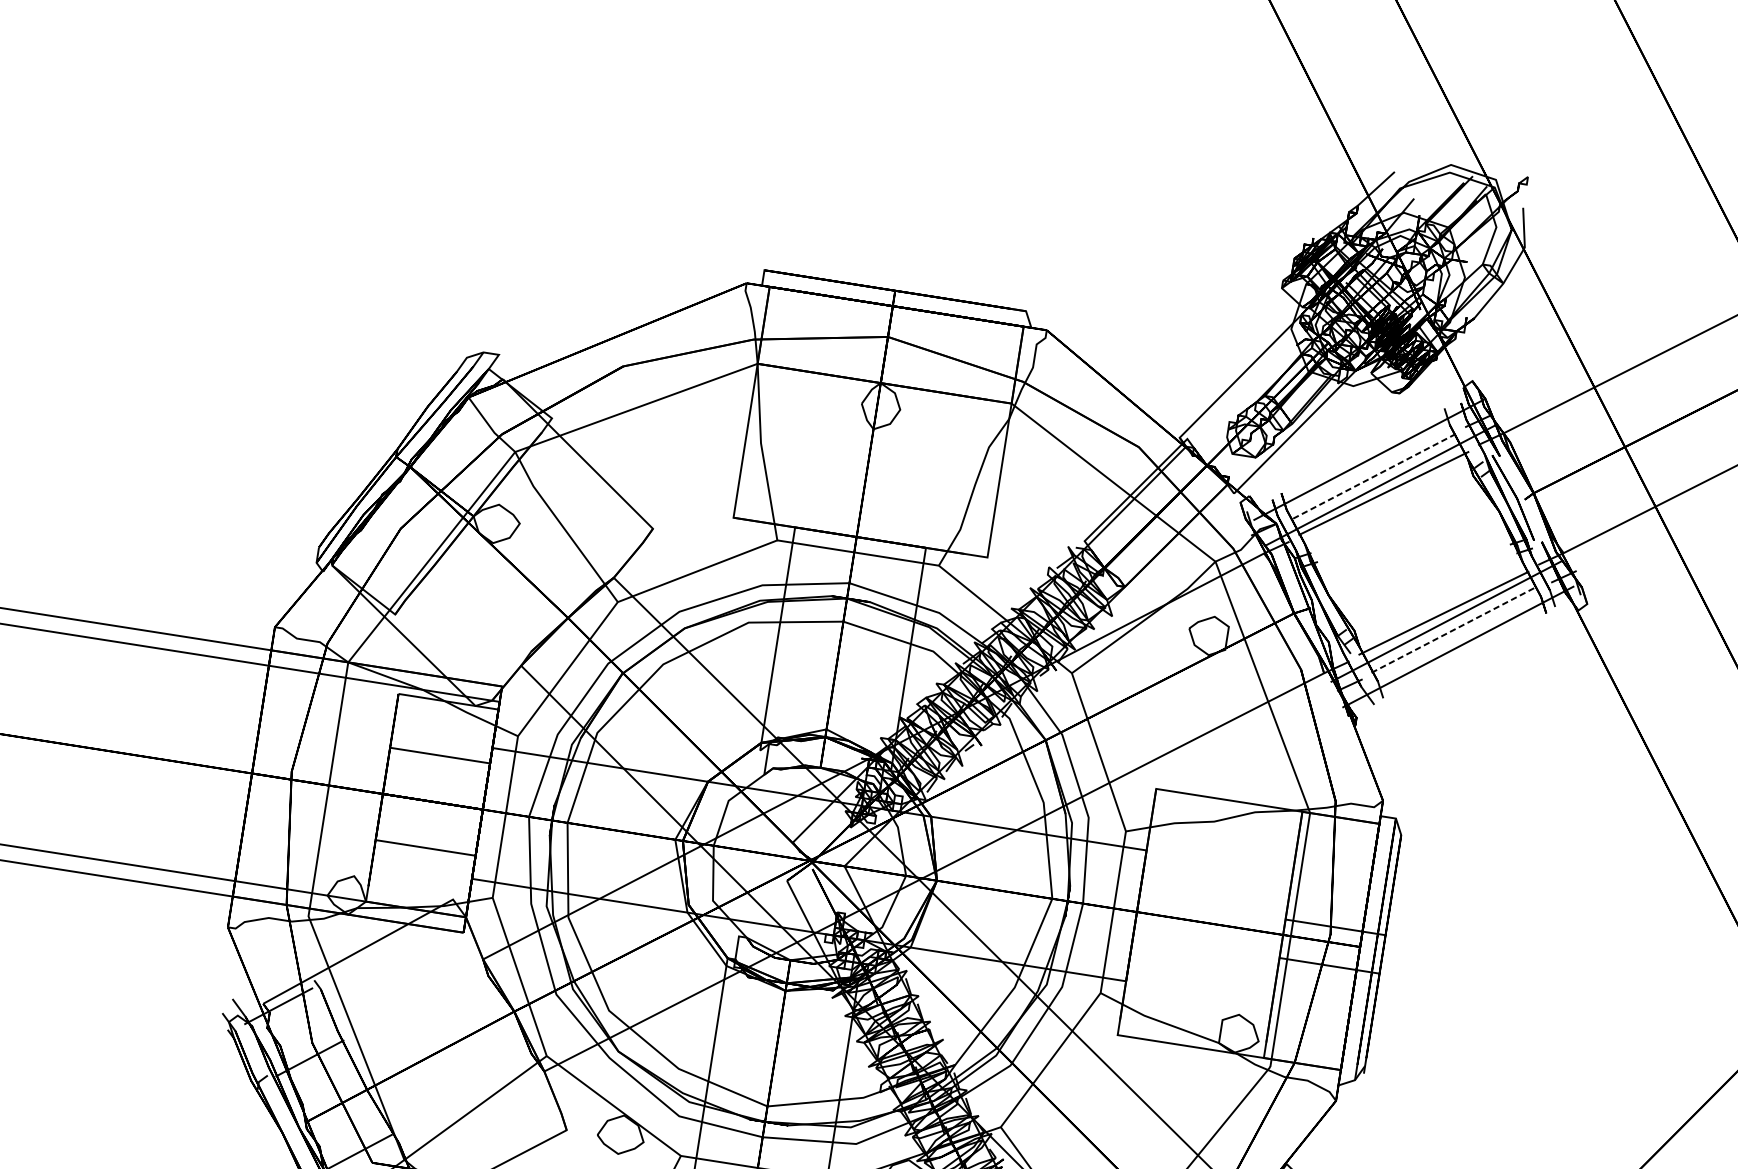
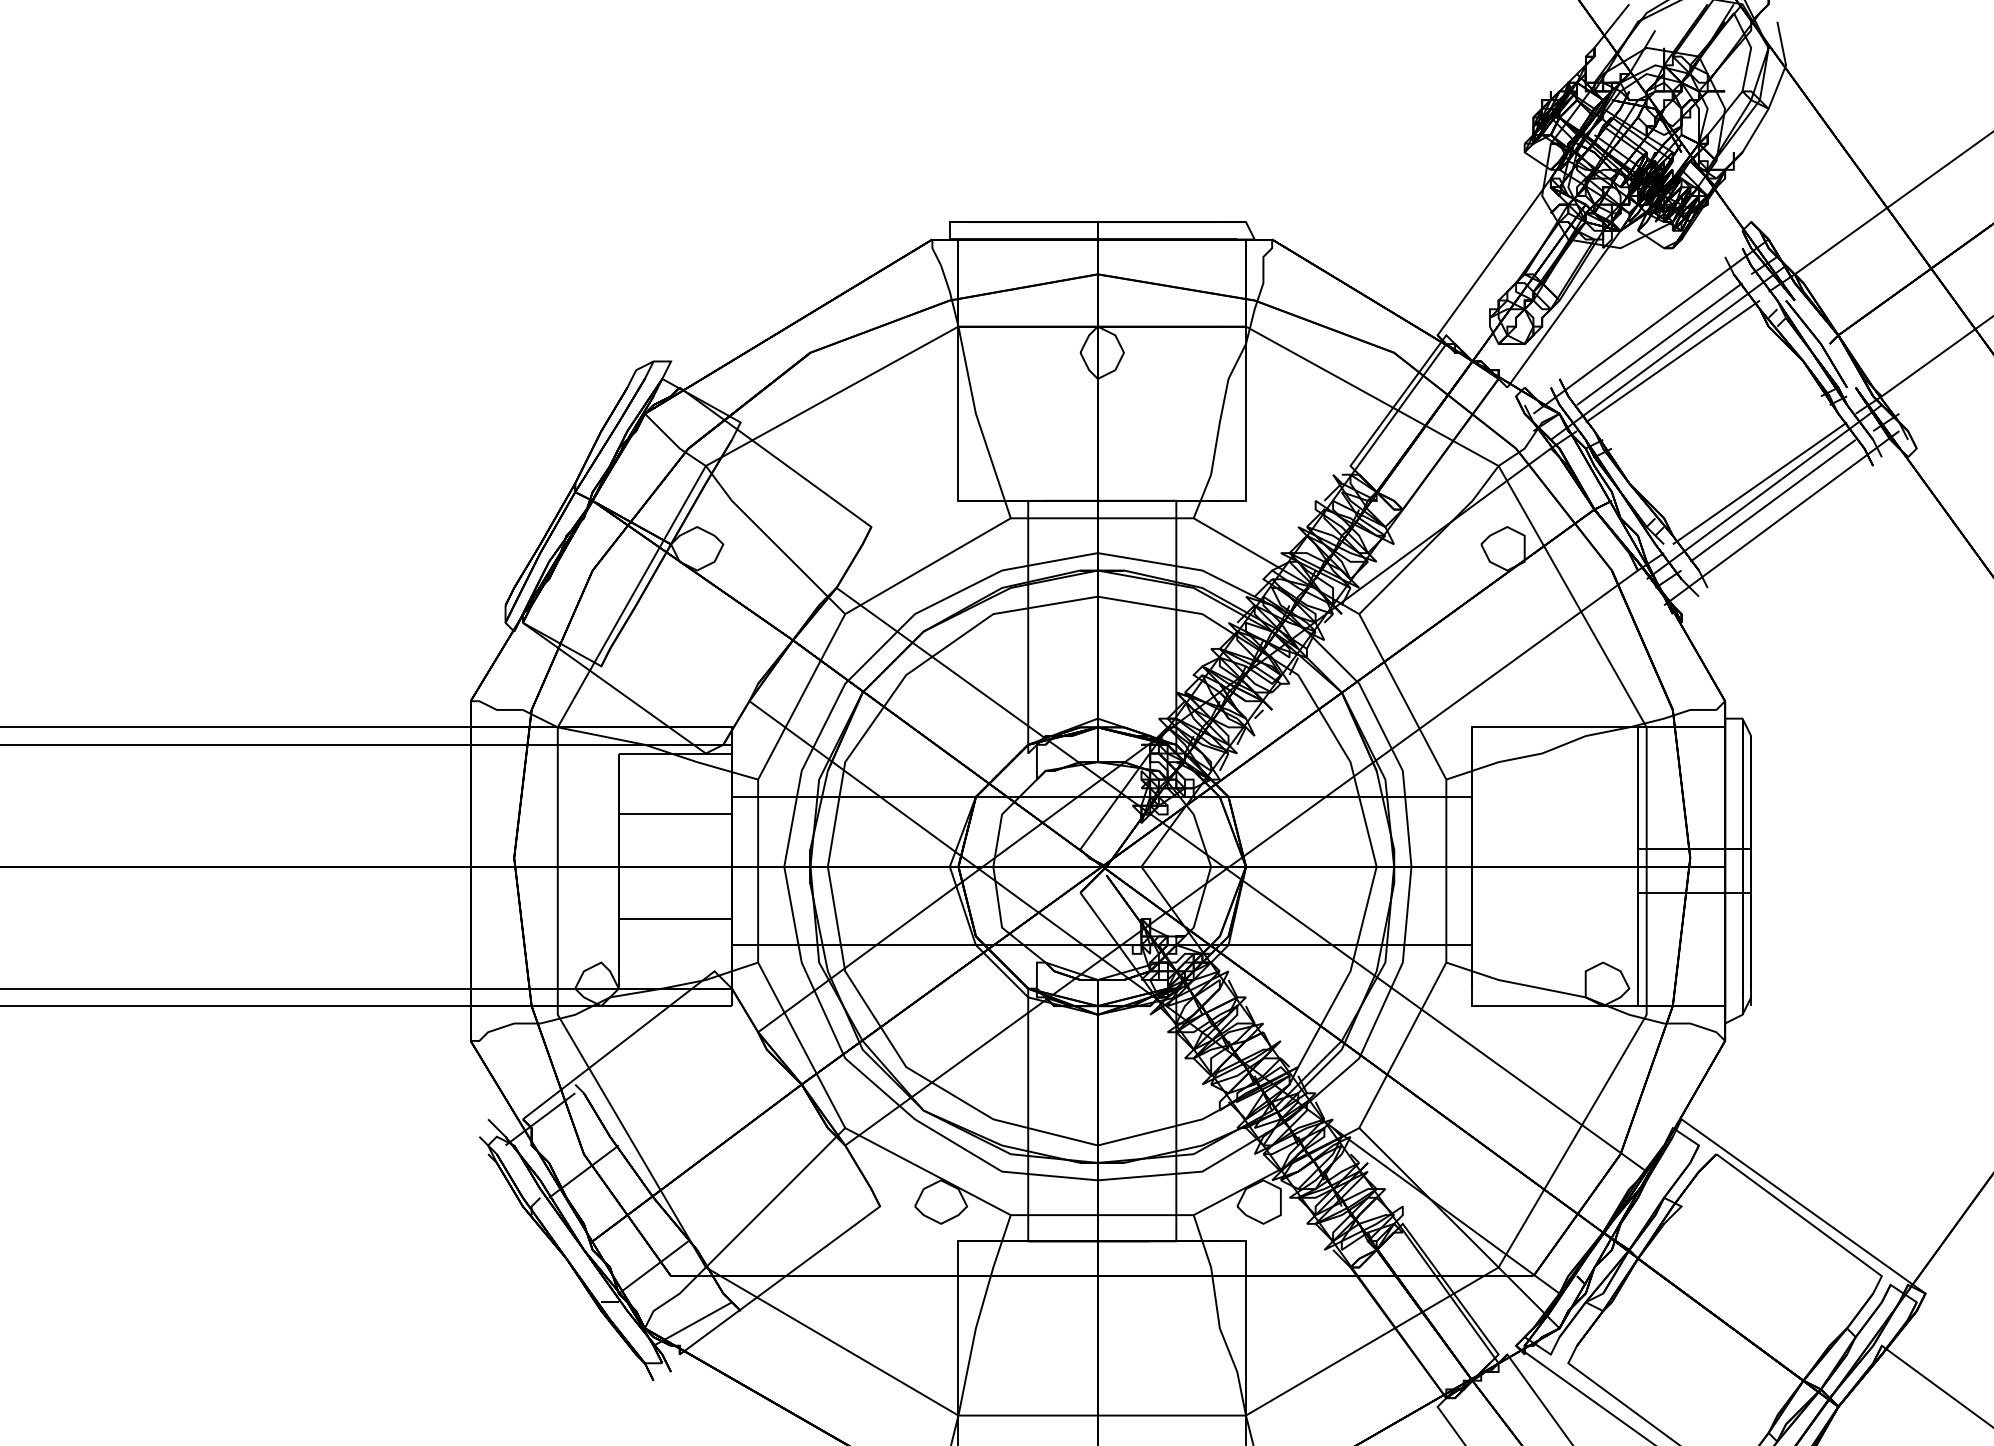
line: (1374, 476) -> (1659, 344), dashed -> solid
line: (1453, 630) -> (1773, 500), dashed -> solid

